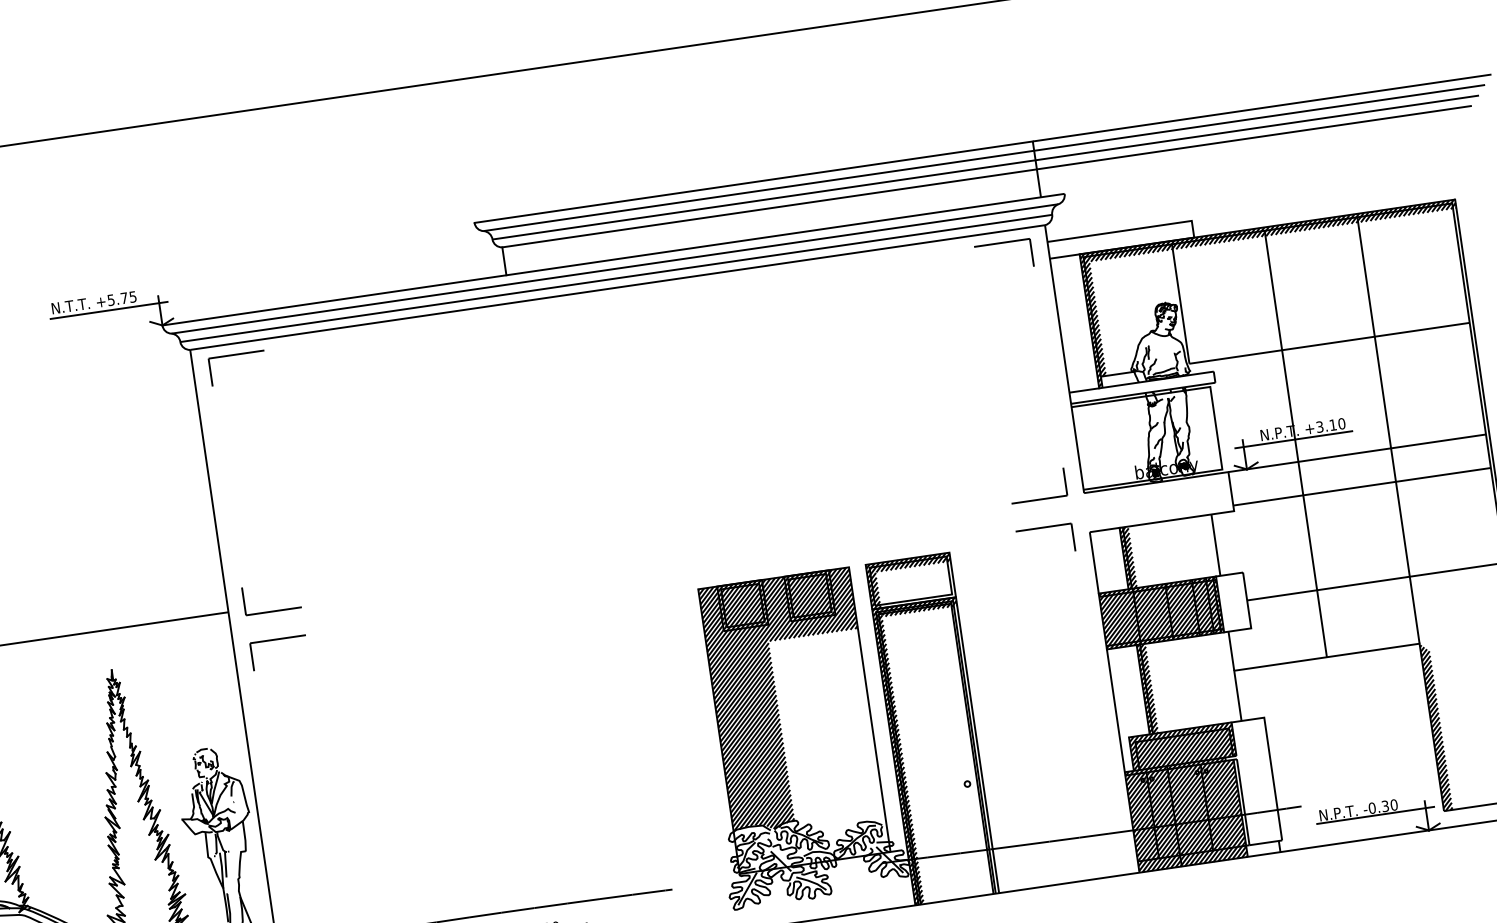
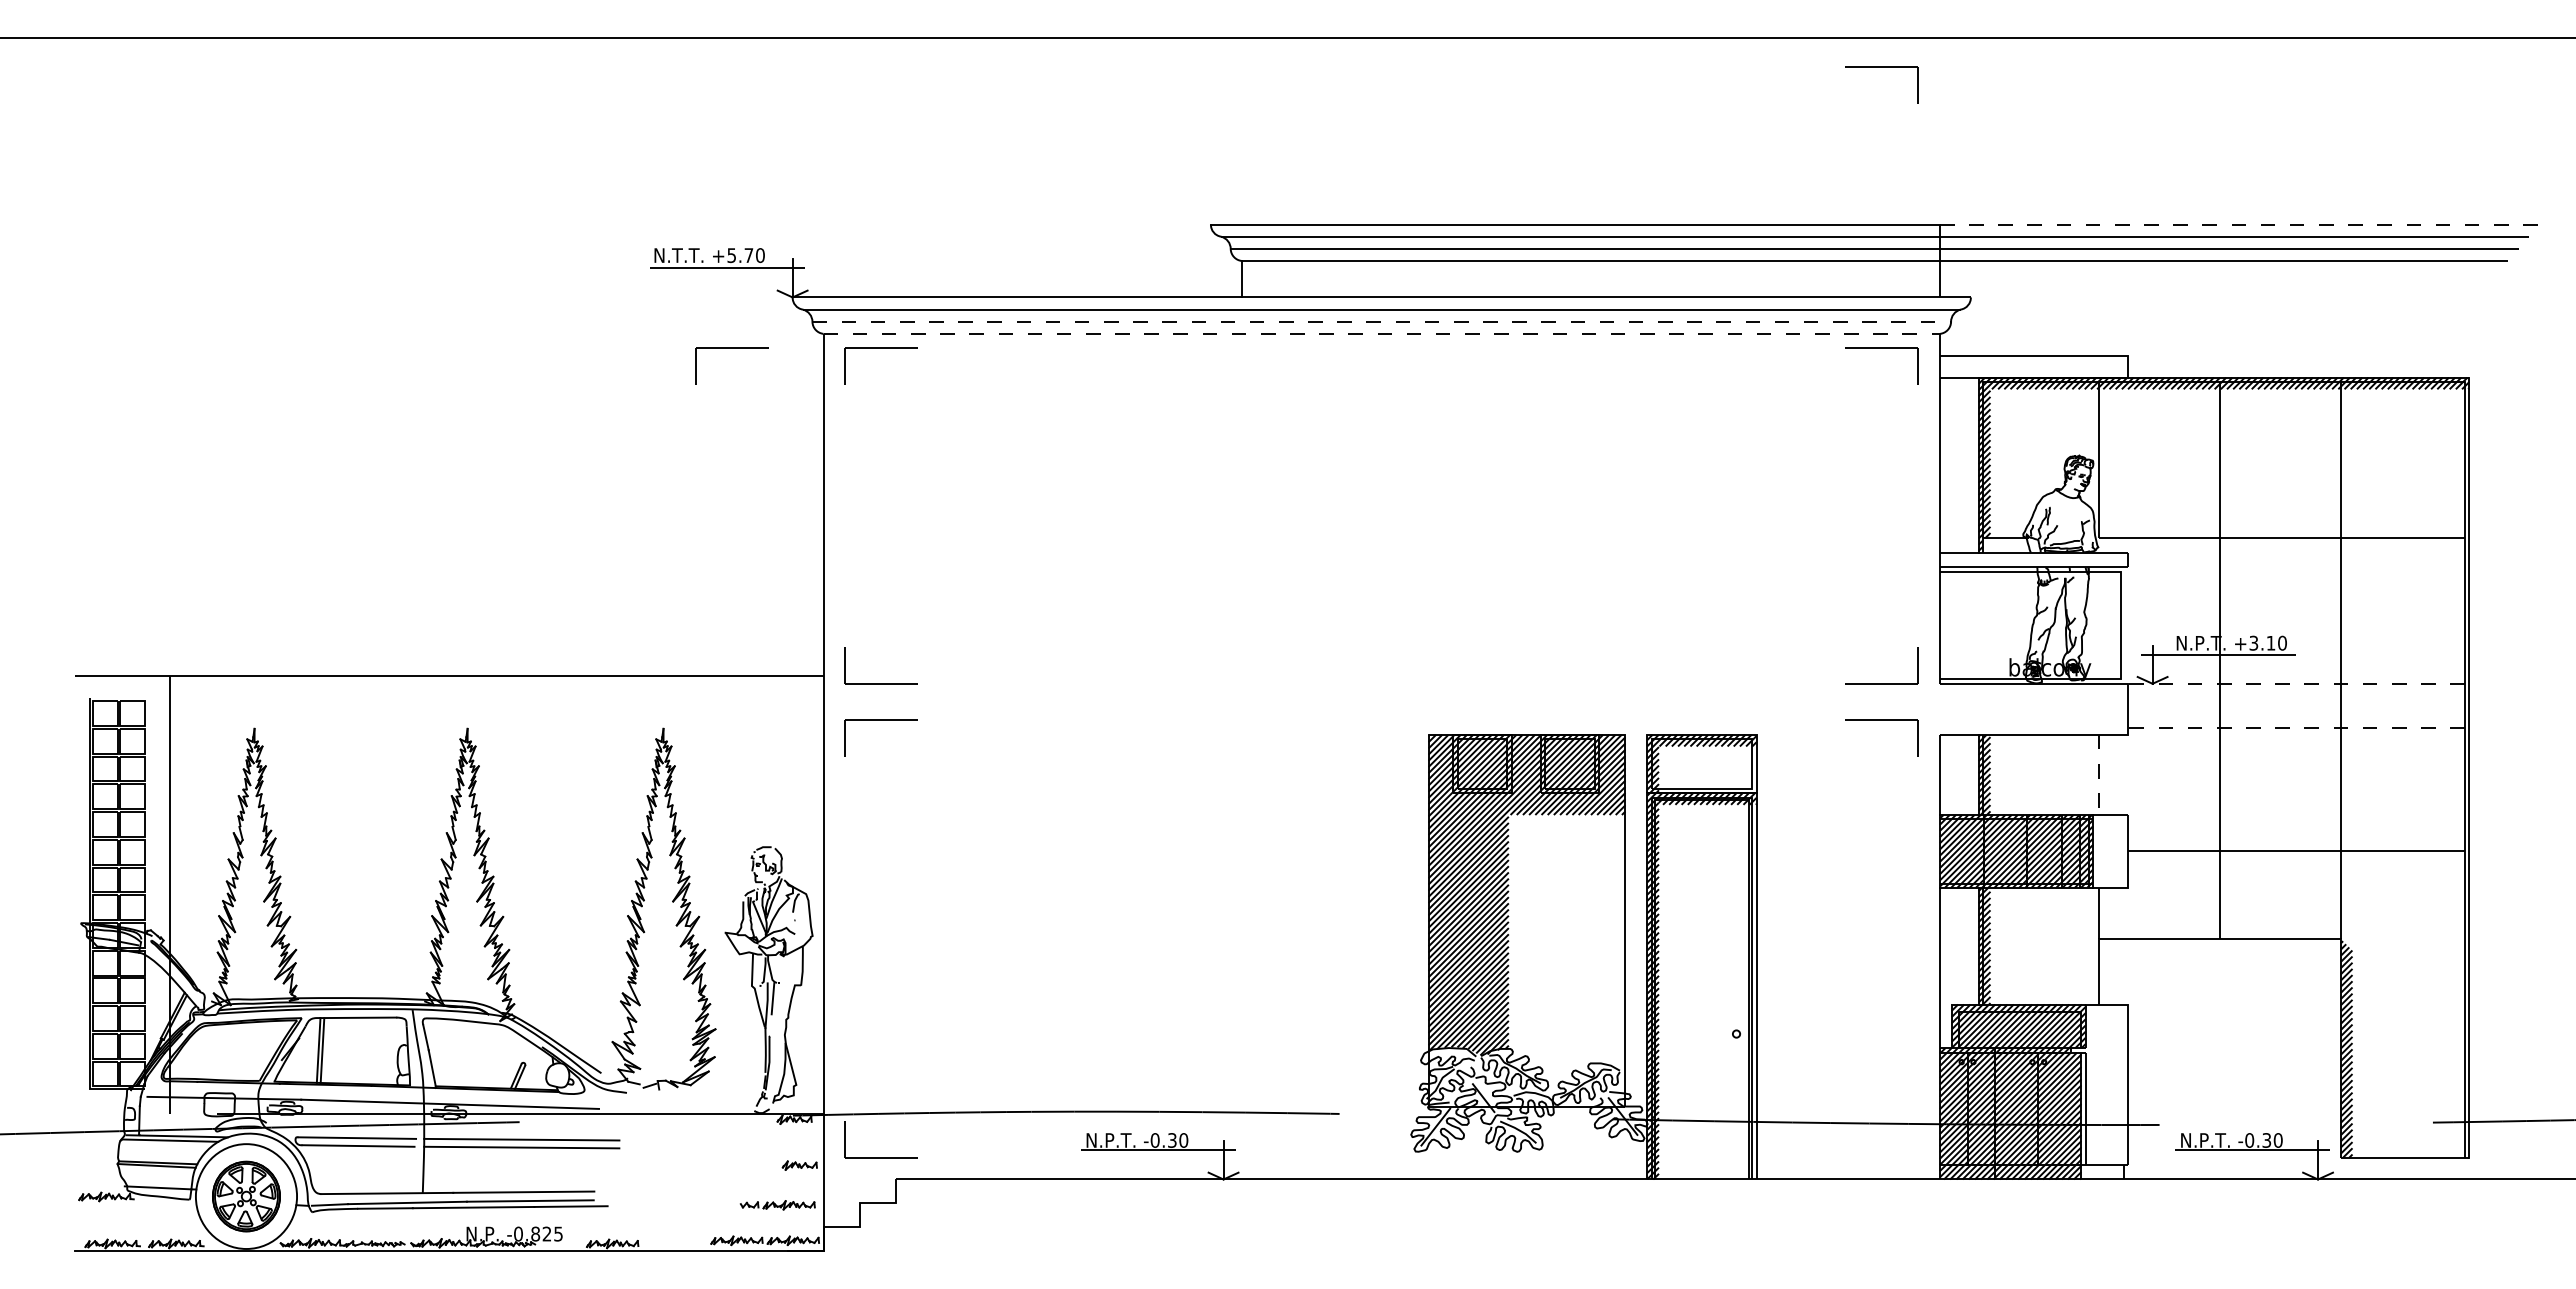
line: (970, 27) -> (1881, 67), added
line: (1262, 108) -> (2239, 224), solid -> dashed
line: (616, 278) -> (1382, 321), solid -> dashed
line: (618, 287) -> (1382, 333), solid -> dashed
text: (133, 296) -> (760, 255), +5.75 -> +5.70
line: (121, 371) -> (731, 348), added
line: (1357, 453) -> (2296, 683), solid -> dashed
line: (1362, 486) -> (2296, 727), solid -> dashed
line: (1215, 545) -> (2098, 775), solid -> dashed

